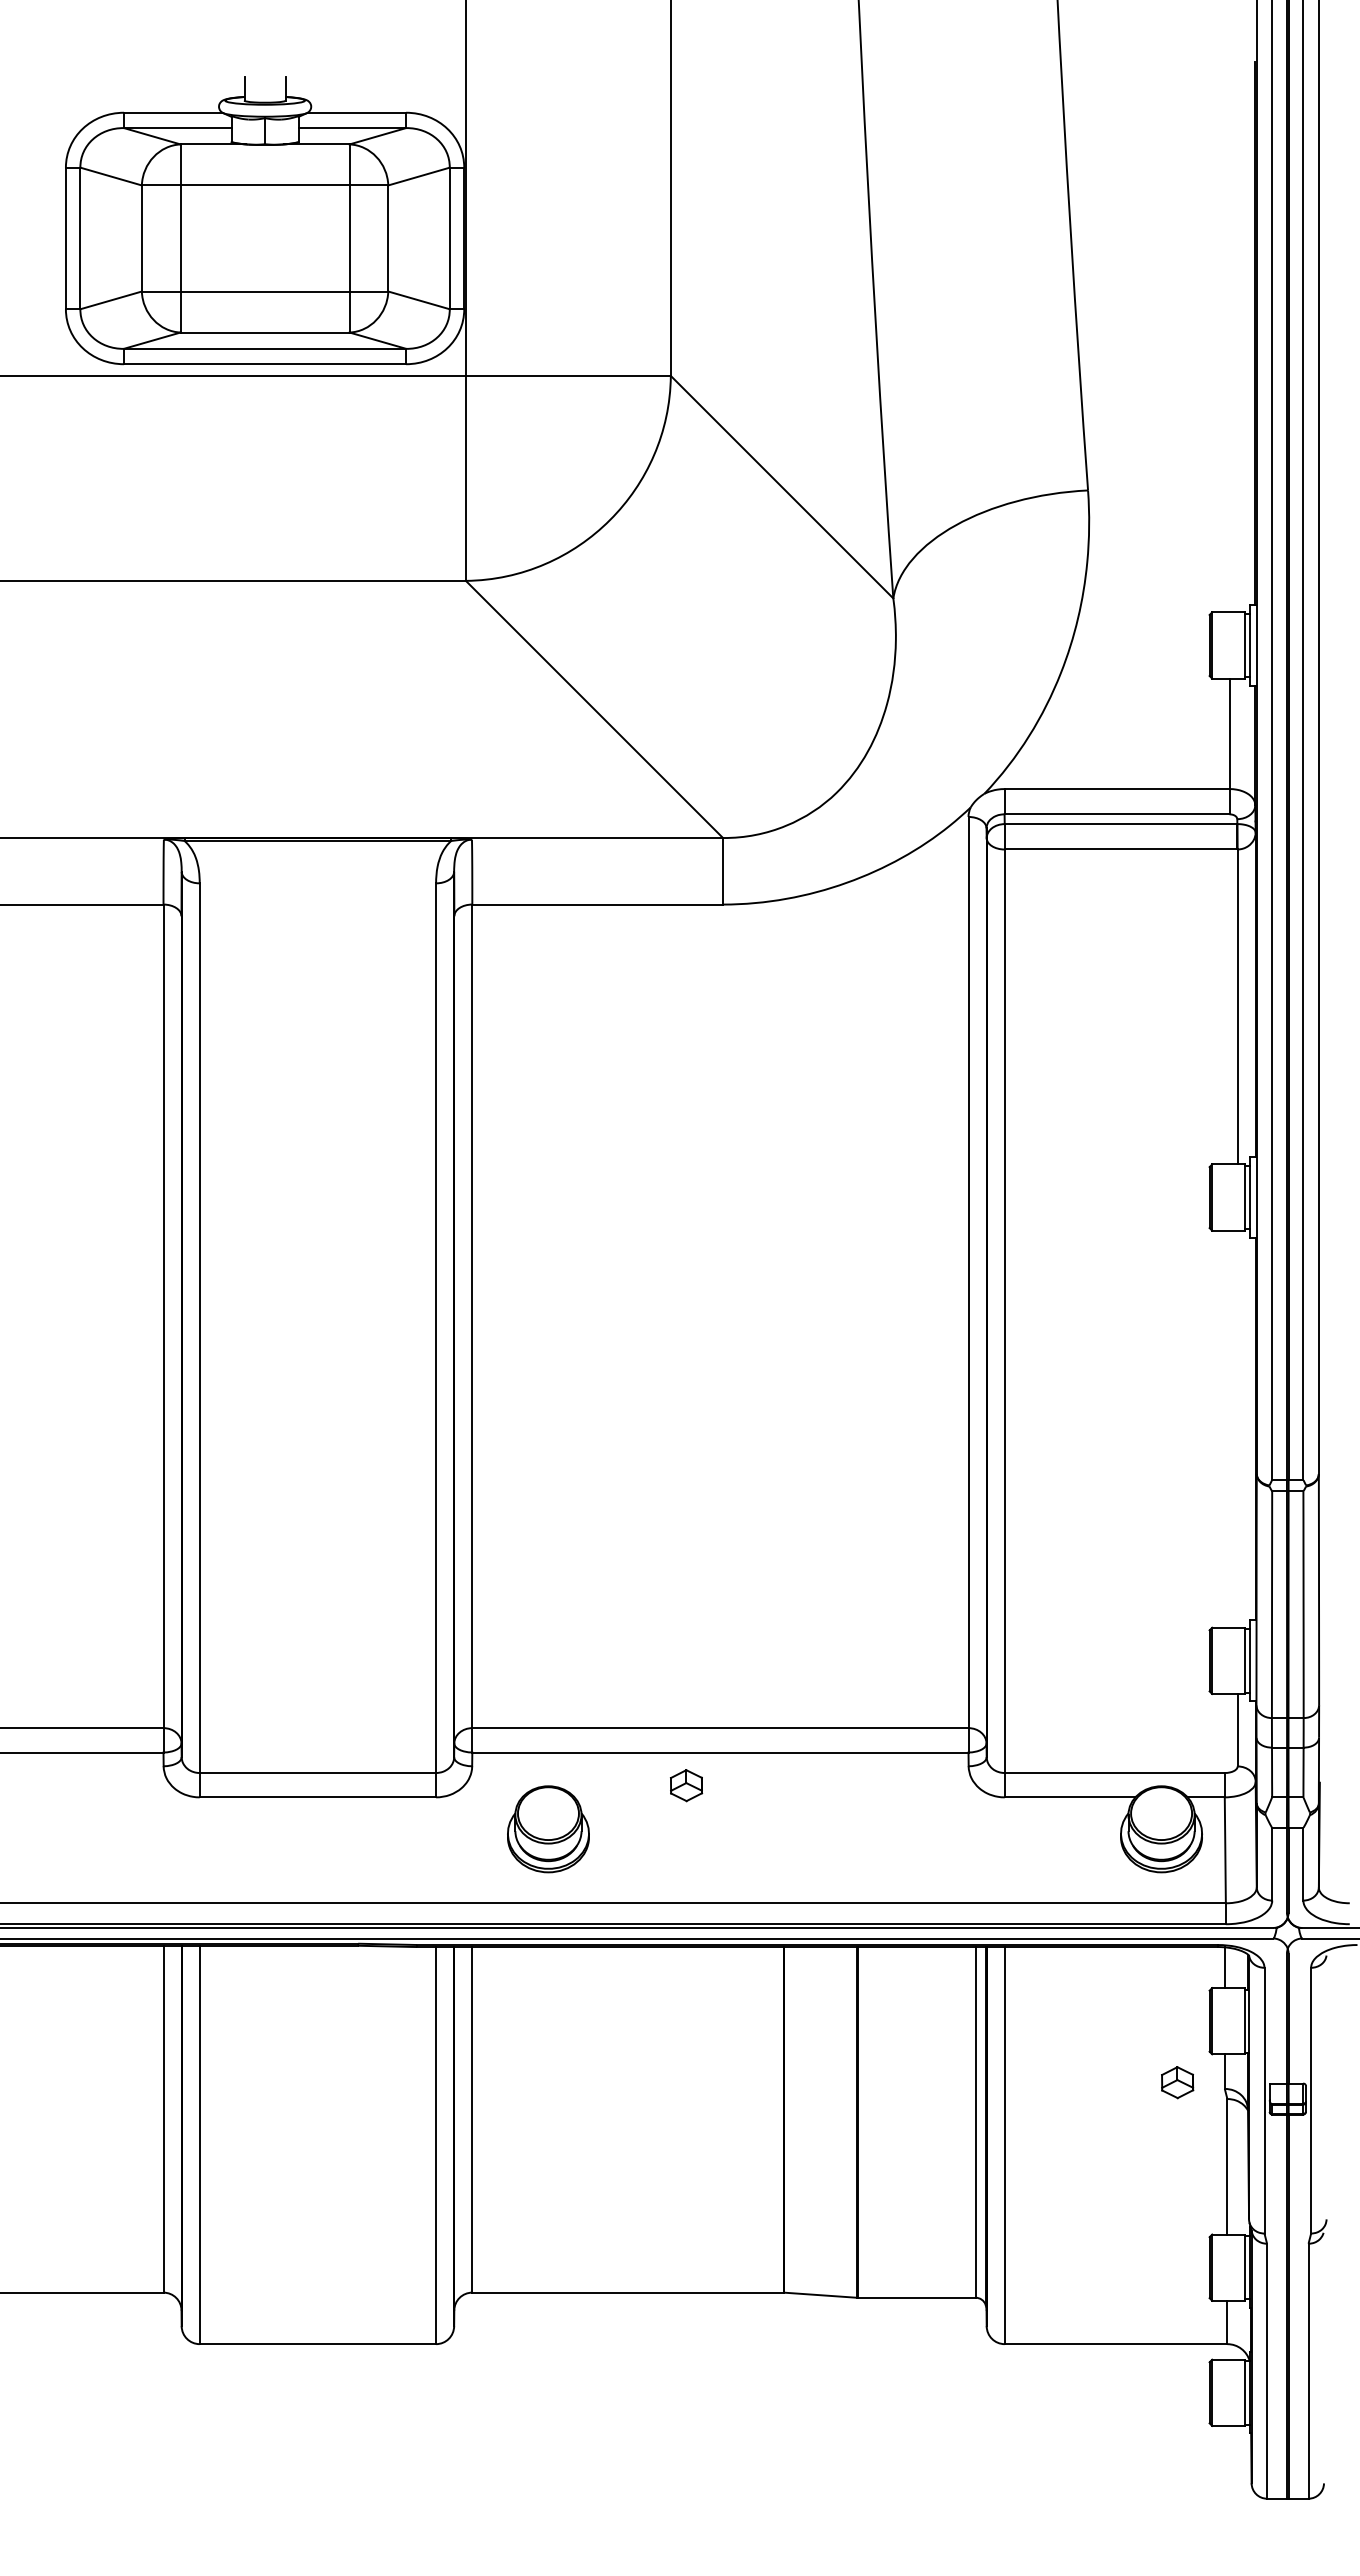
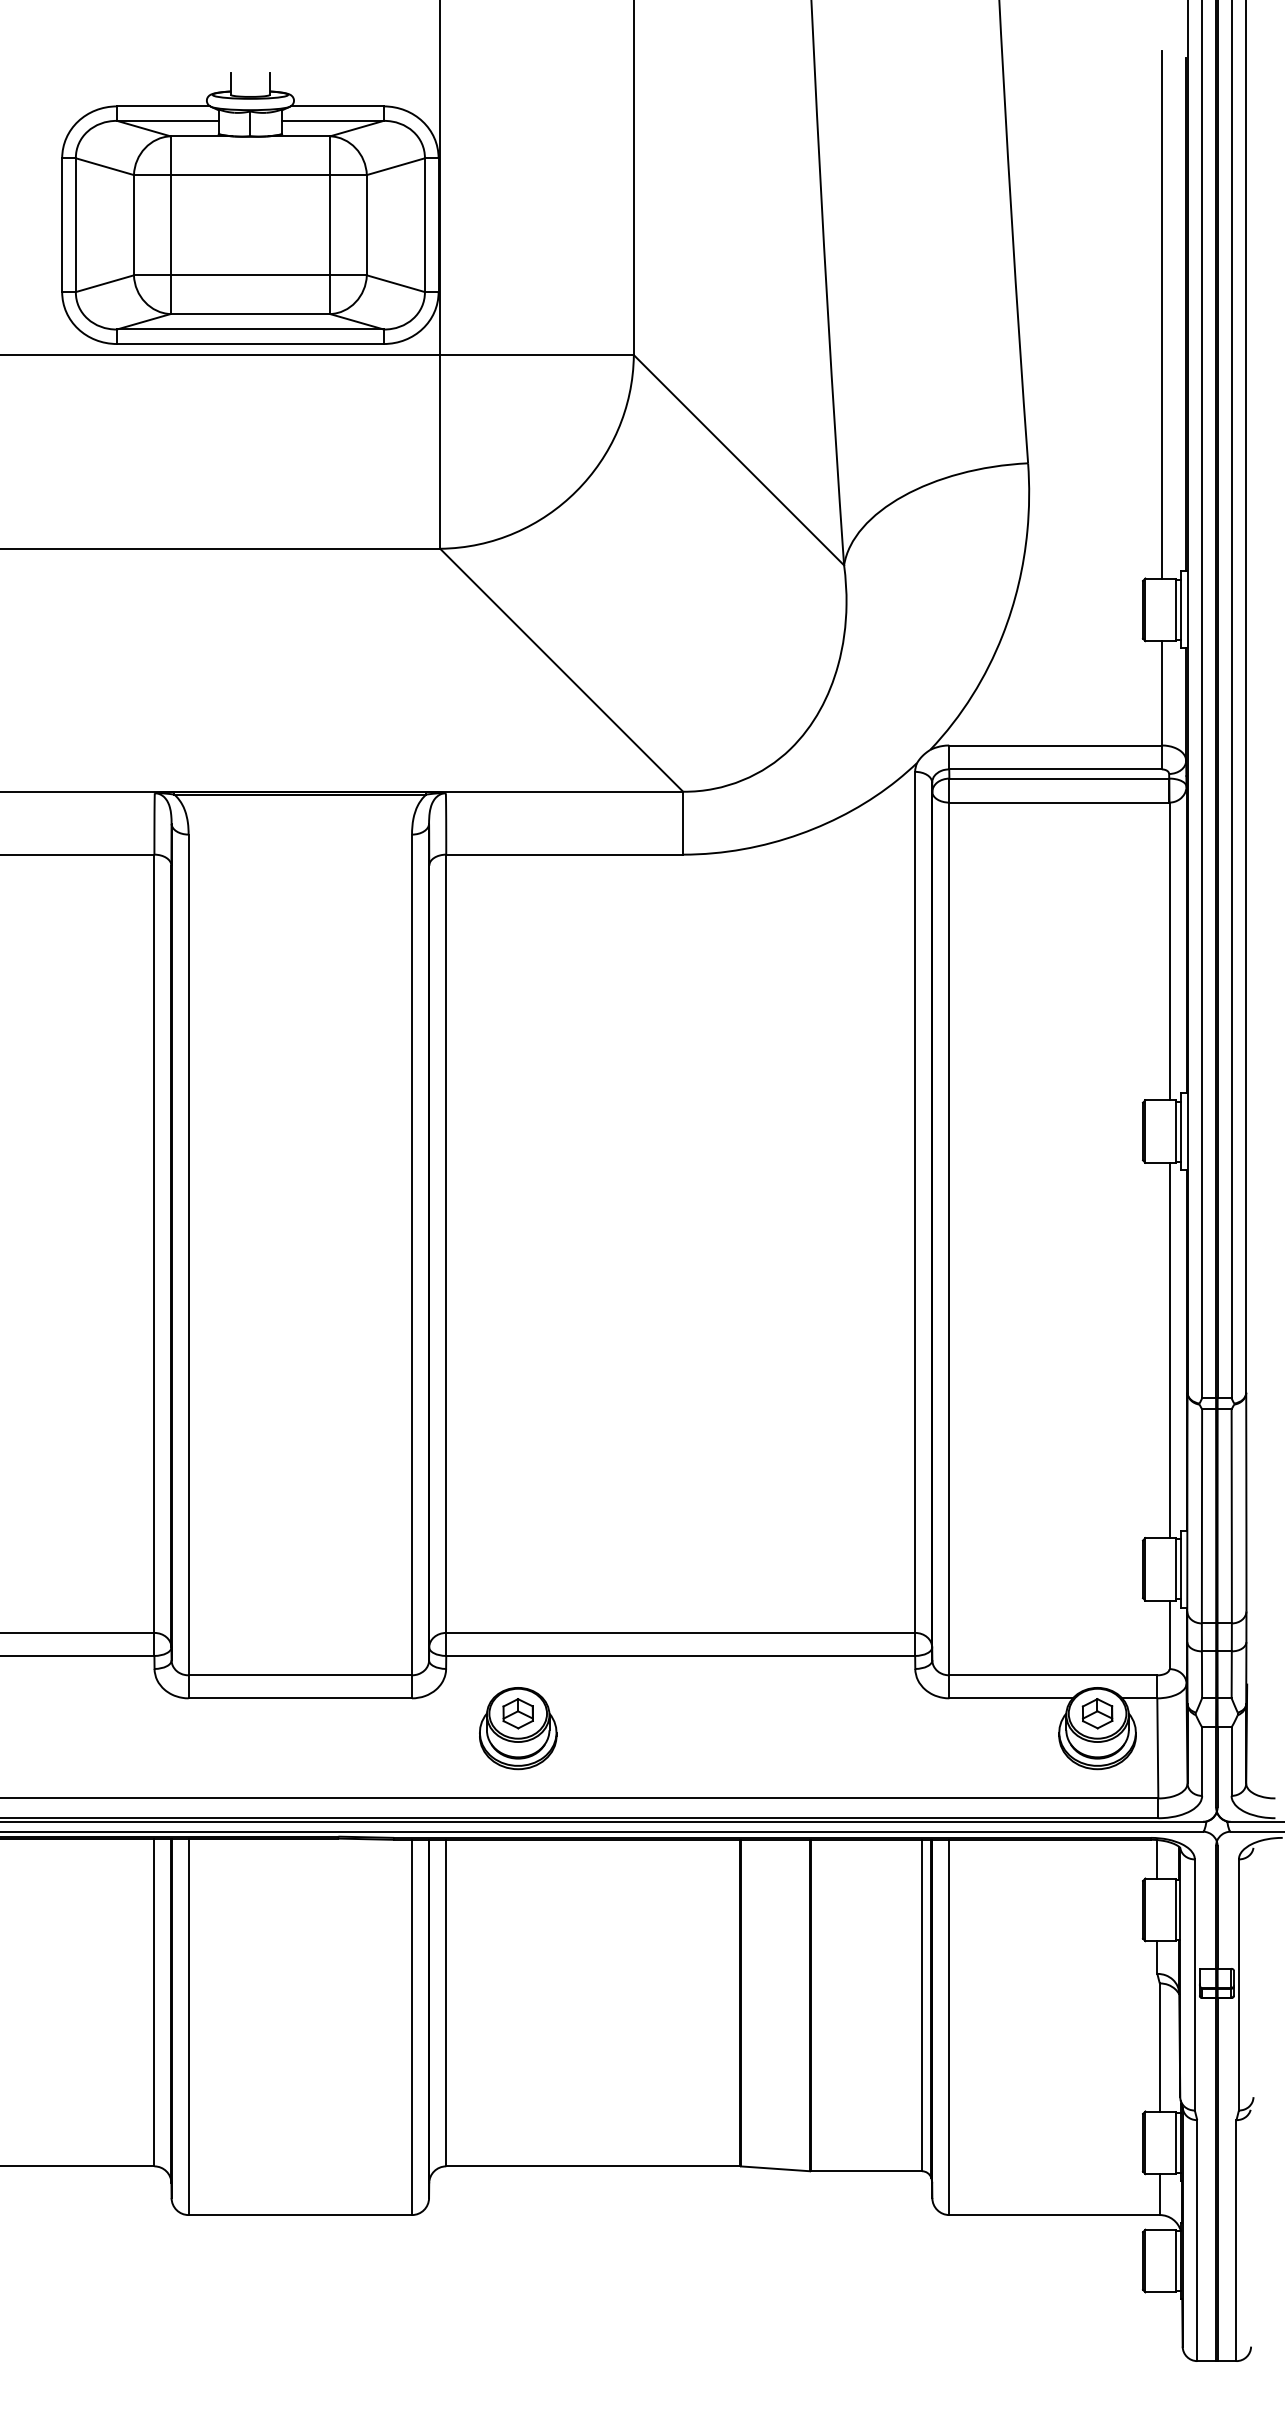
line: (1229, 333) -> (1161, 314), added
line: (1237, 1428) -> (1169, 1349), added
part: (686, 1785) -> (518, 1713), moved
part: (1177, 2082) -> (1097, 1713), moved

